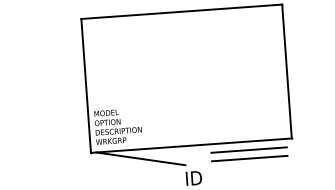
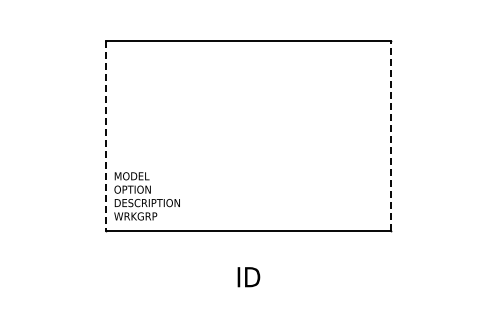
line: (286, 71) -> (390, 135), solid -> dashed
line: (86, 85) -> (106, 135), solid -> dashed
line: (249, 149) -> (329, 242), removed
line: (140, 158) -> (175, 243), removed
line: (249, 158) -> (329, 254), removed

